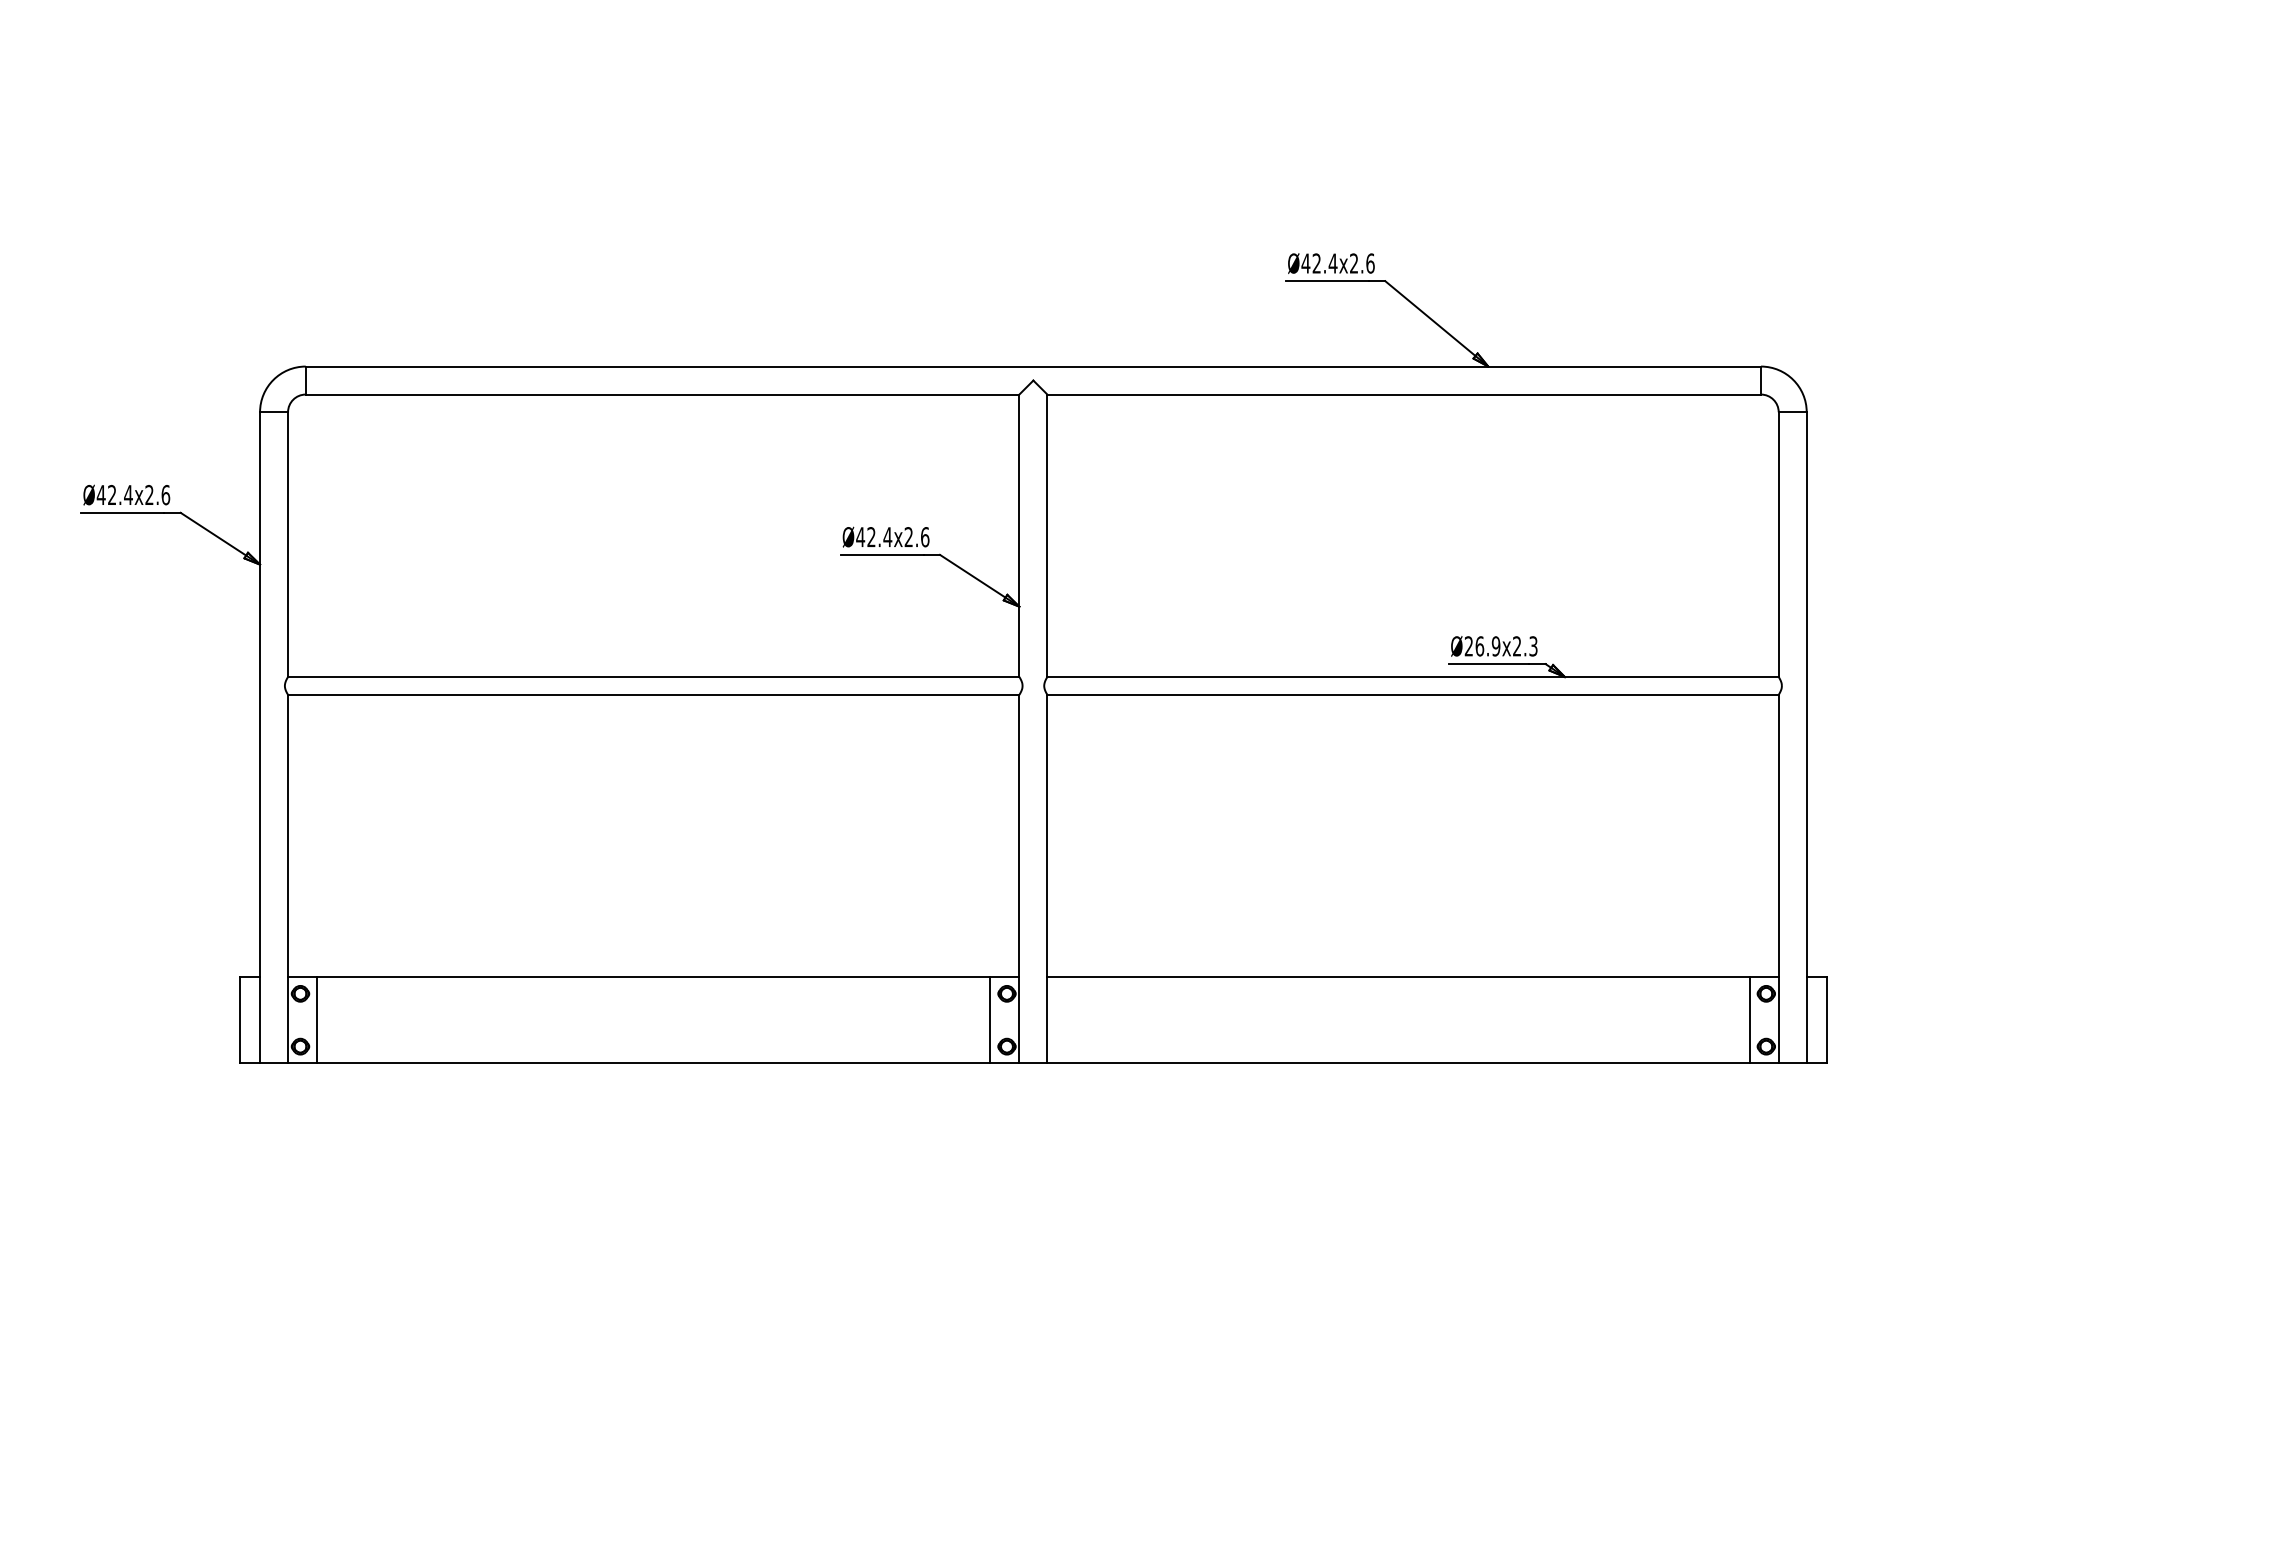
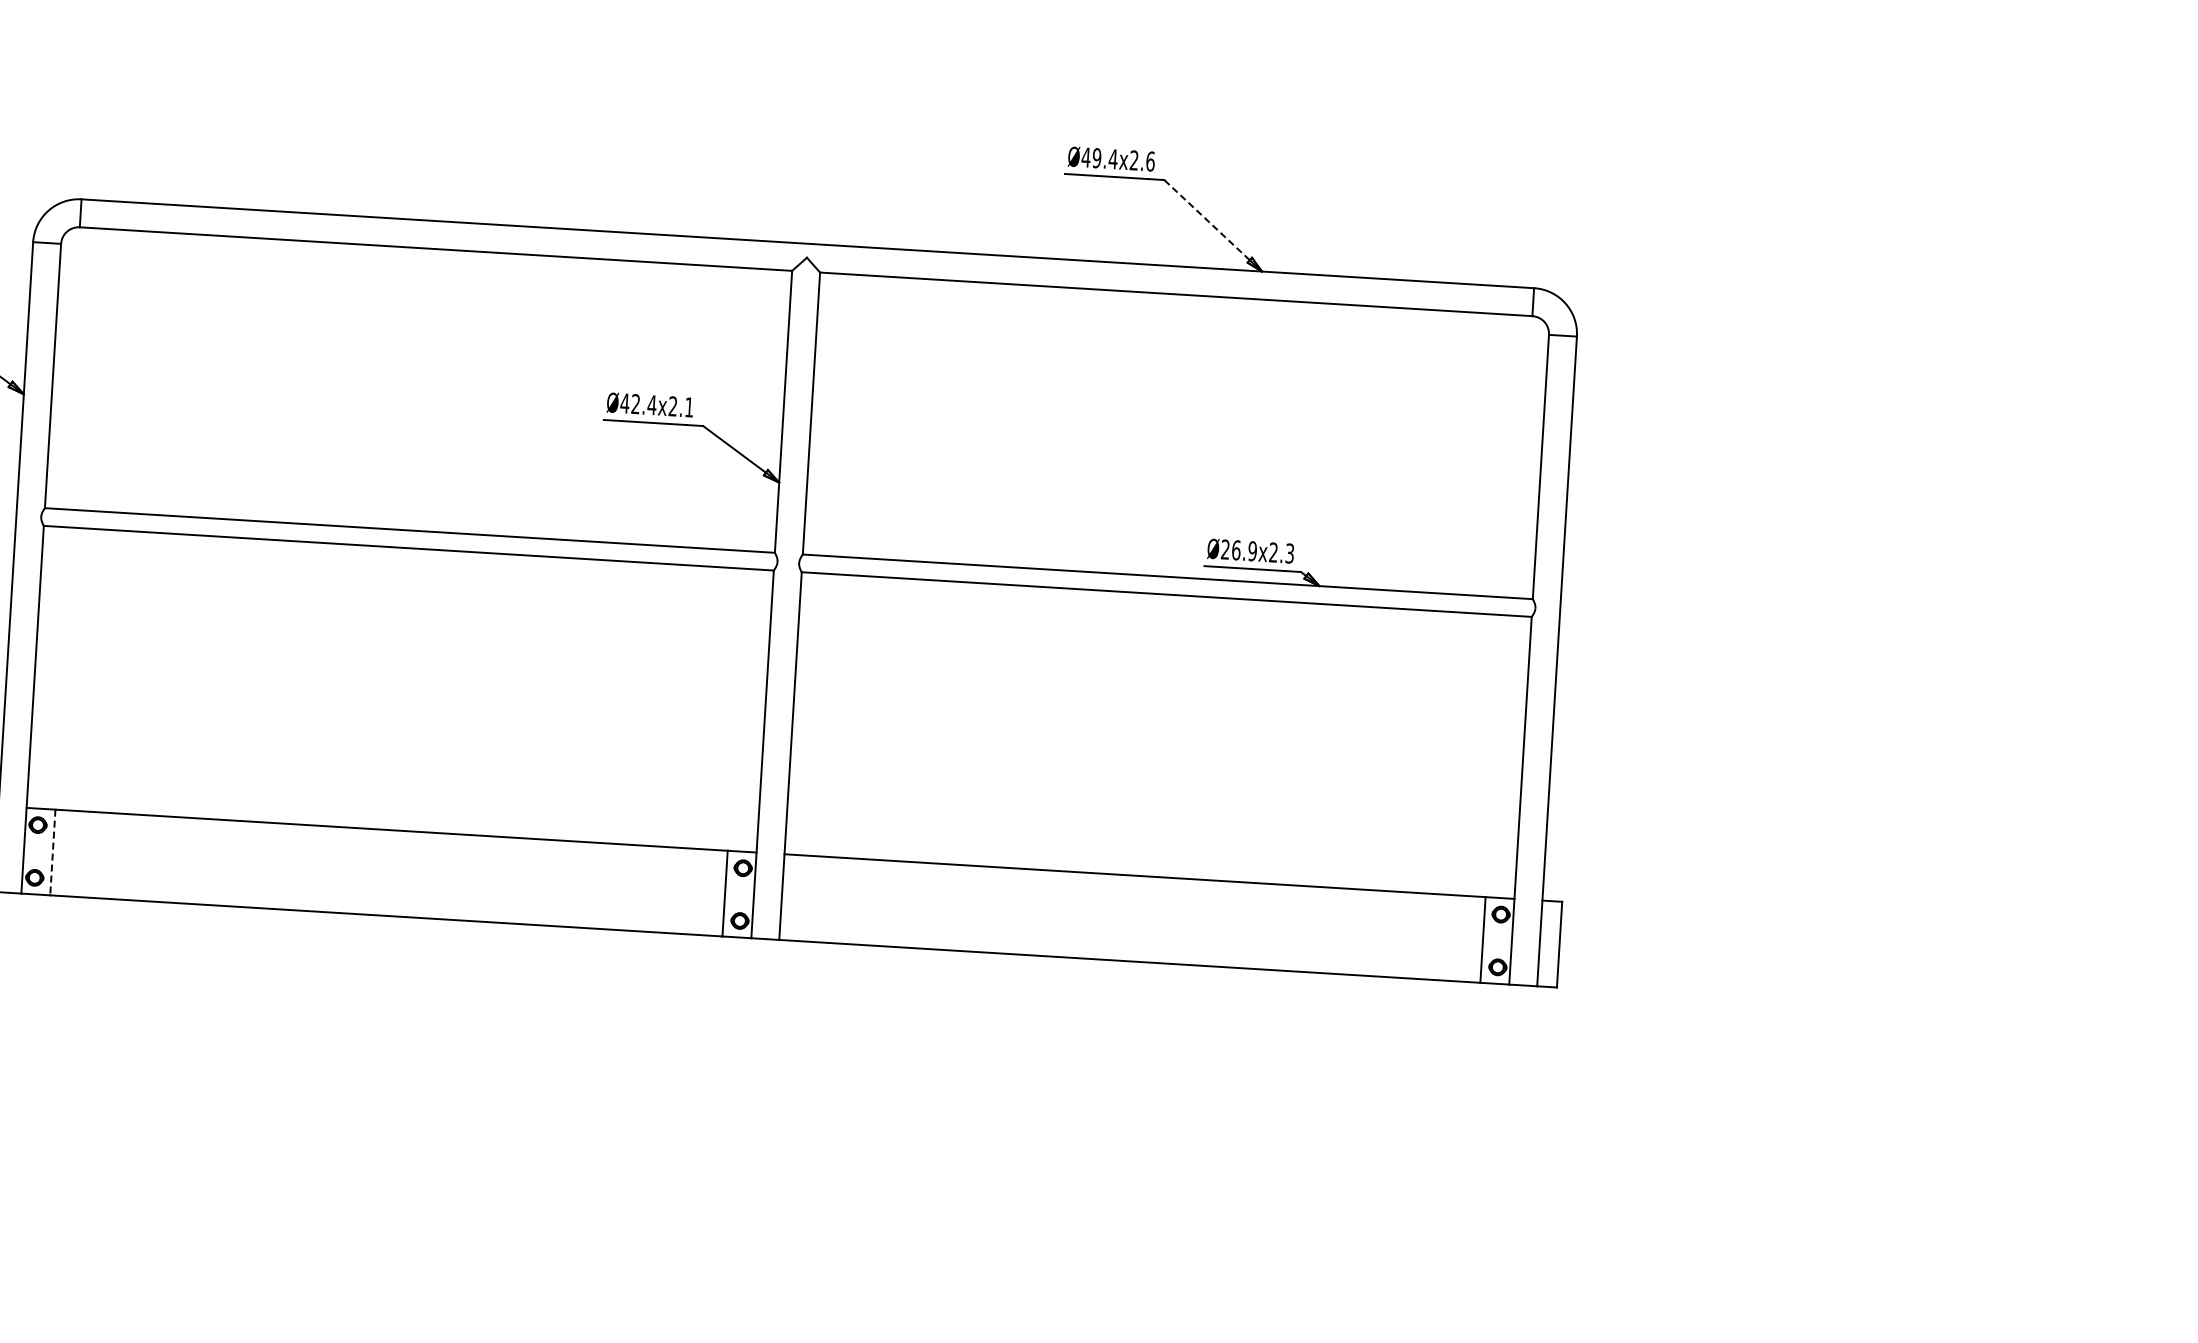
text: (1316, 263) -> (1096, 158), Ø42.4x2.6 -> Ø49.4x2.6
line: (1430, 318) -> (1207, 220), solid -> dashed
text: (925, 537) -> (689, 407), Ø42.4x2.6 -> Ø42.4x2.1
line: (316, 1020) -> (52, 852), solid -> dashed

